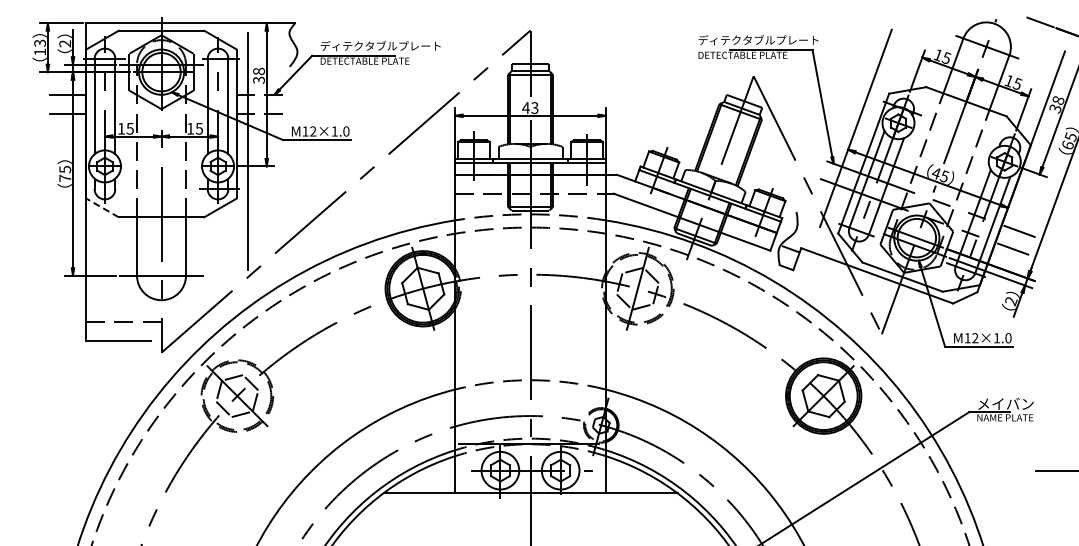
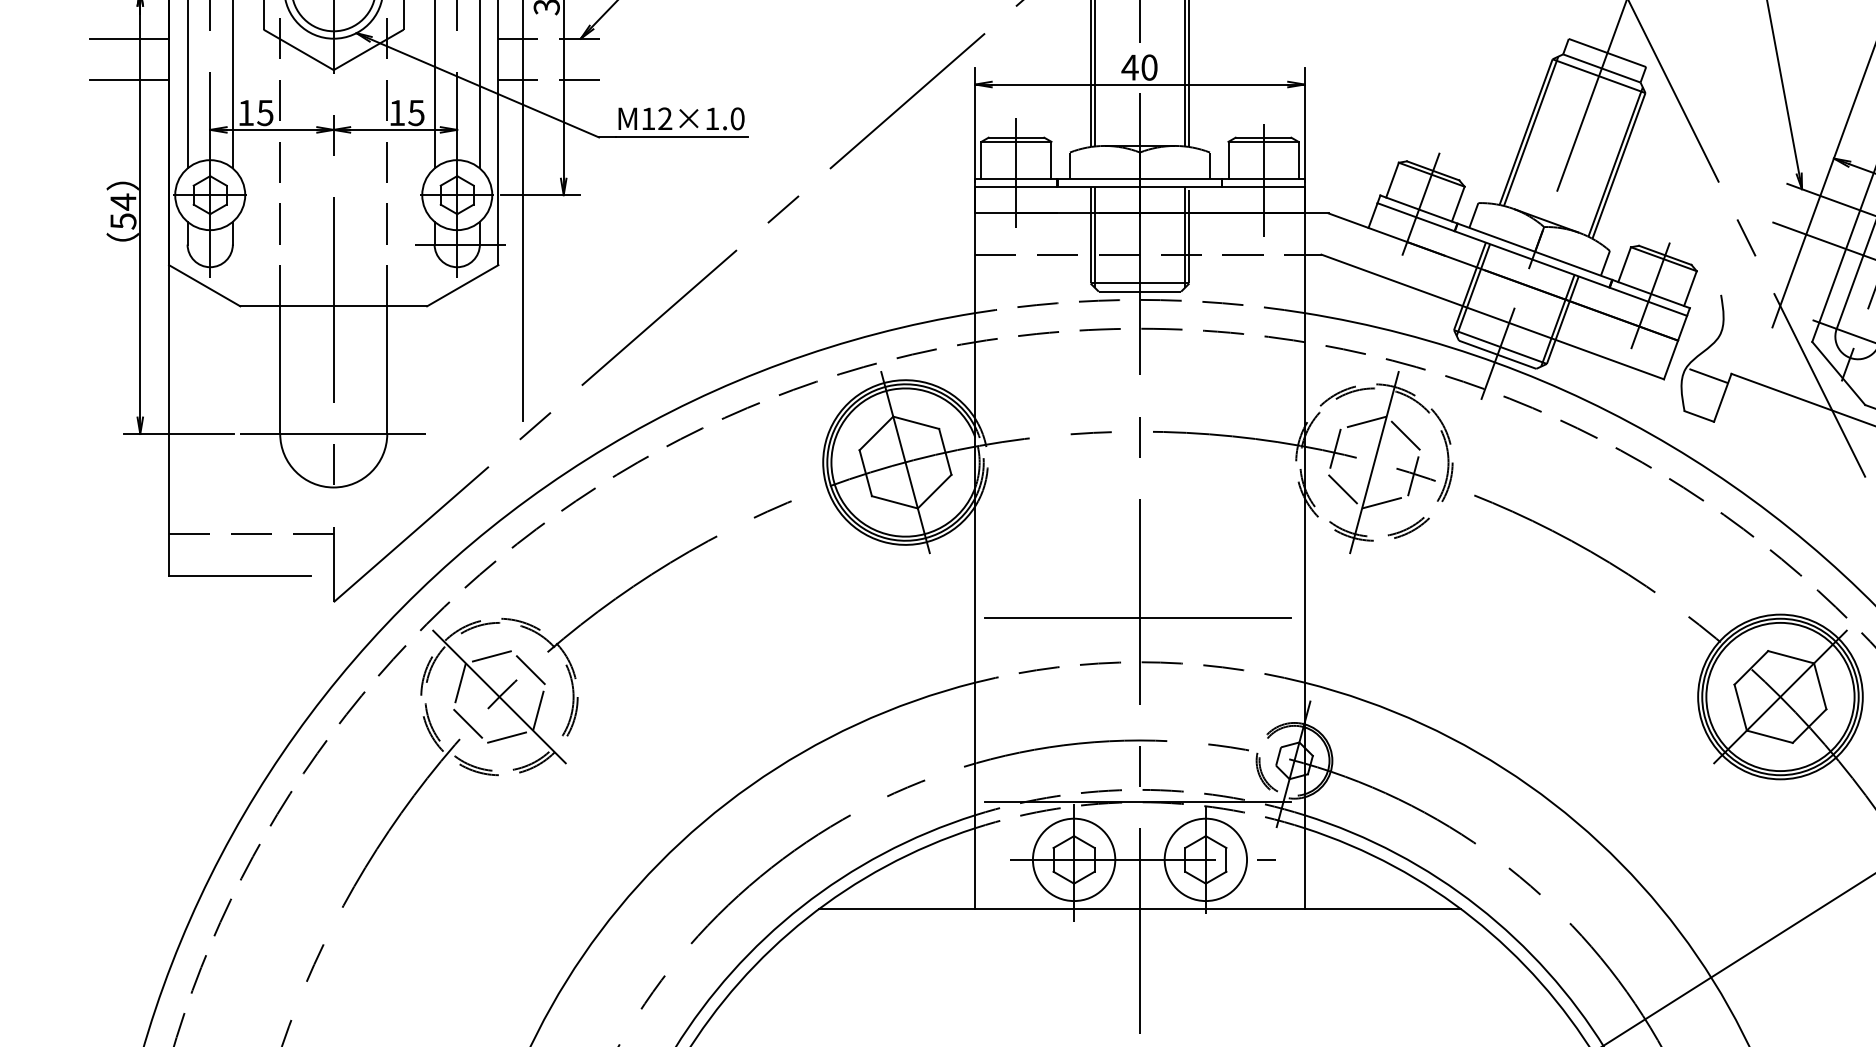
text: (534, 107) -> (1148, 66), 43 -> 40
text: (65, 173) -> (123, 210), 75 -> 54
line: (102, 207) -> (204, 284), dashed -> solid
line: (529, 359) -> (1137, 616), added

